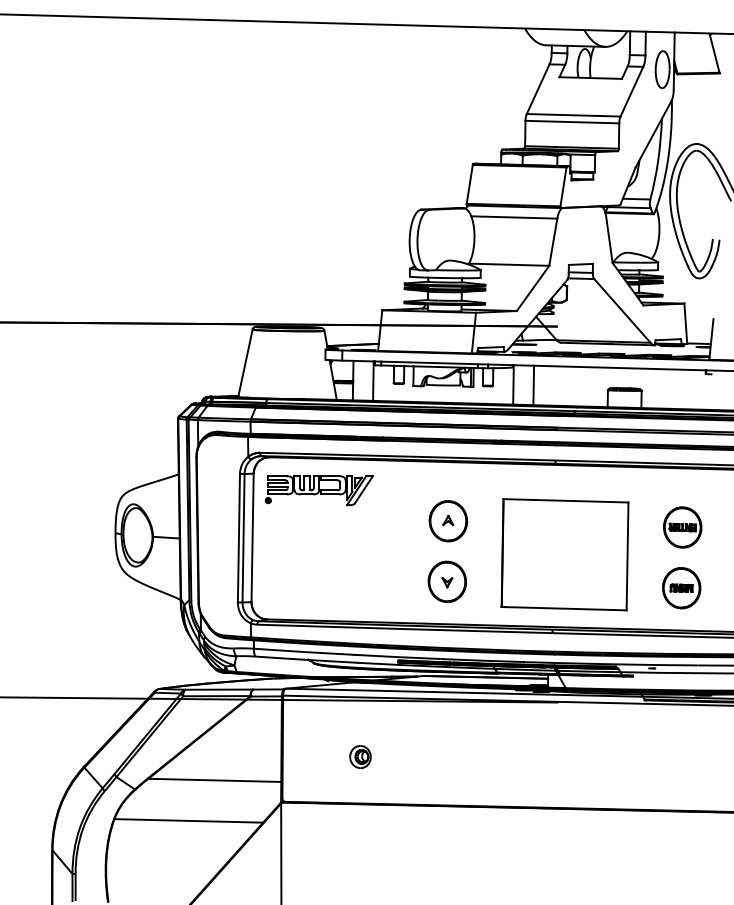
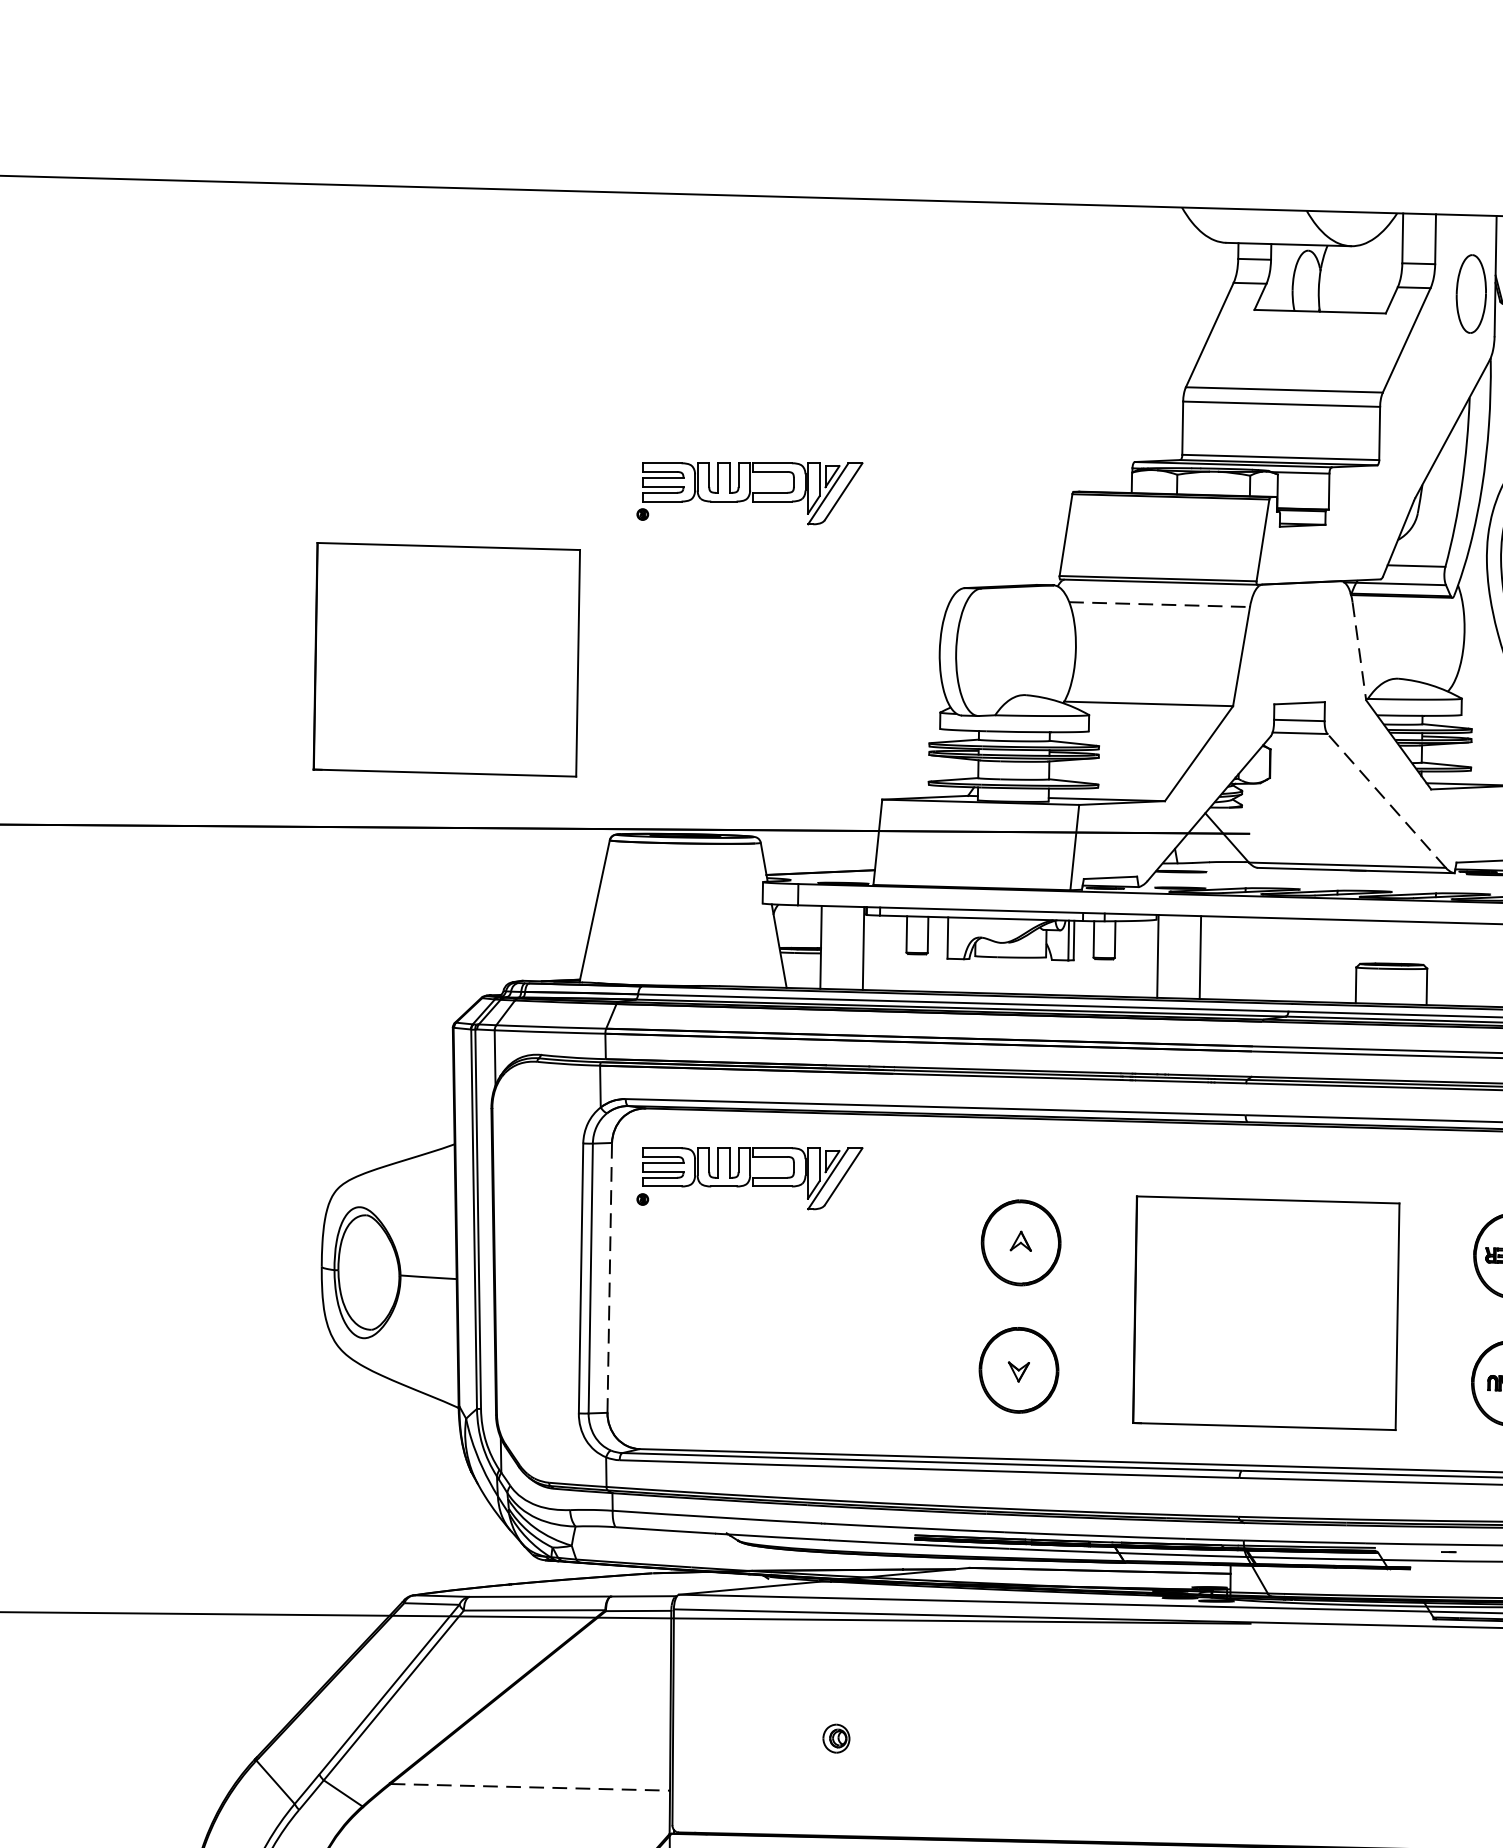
part: (318, 164) -> (748, 493), added
line: (514, 217) -> (1160, 604), solid -> dashed
line: (609, 240) -> (1359, 652), solid -> dashed
part: (174, 243) -> (445, 659), added
line: (622, 310) -> (1386, 800), solid -> dashed
line: (252, 537) -> (609, 1277), solid -> dashed
part: (360, 757) -> (836, 1739), size x0.6
line: (215, 780) -> (531, 1787), solid -> dashed

